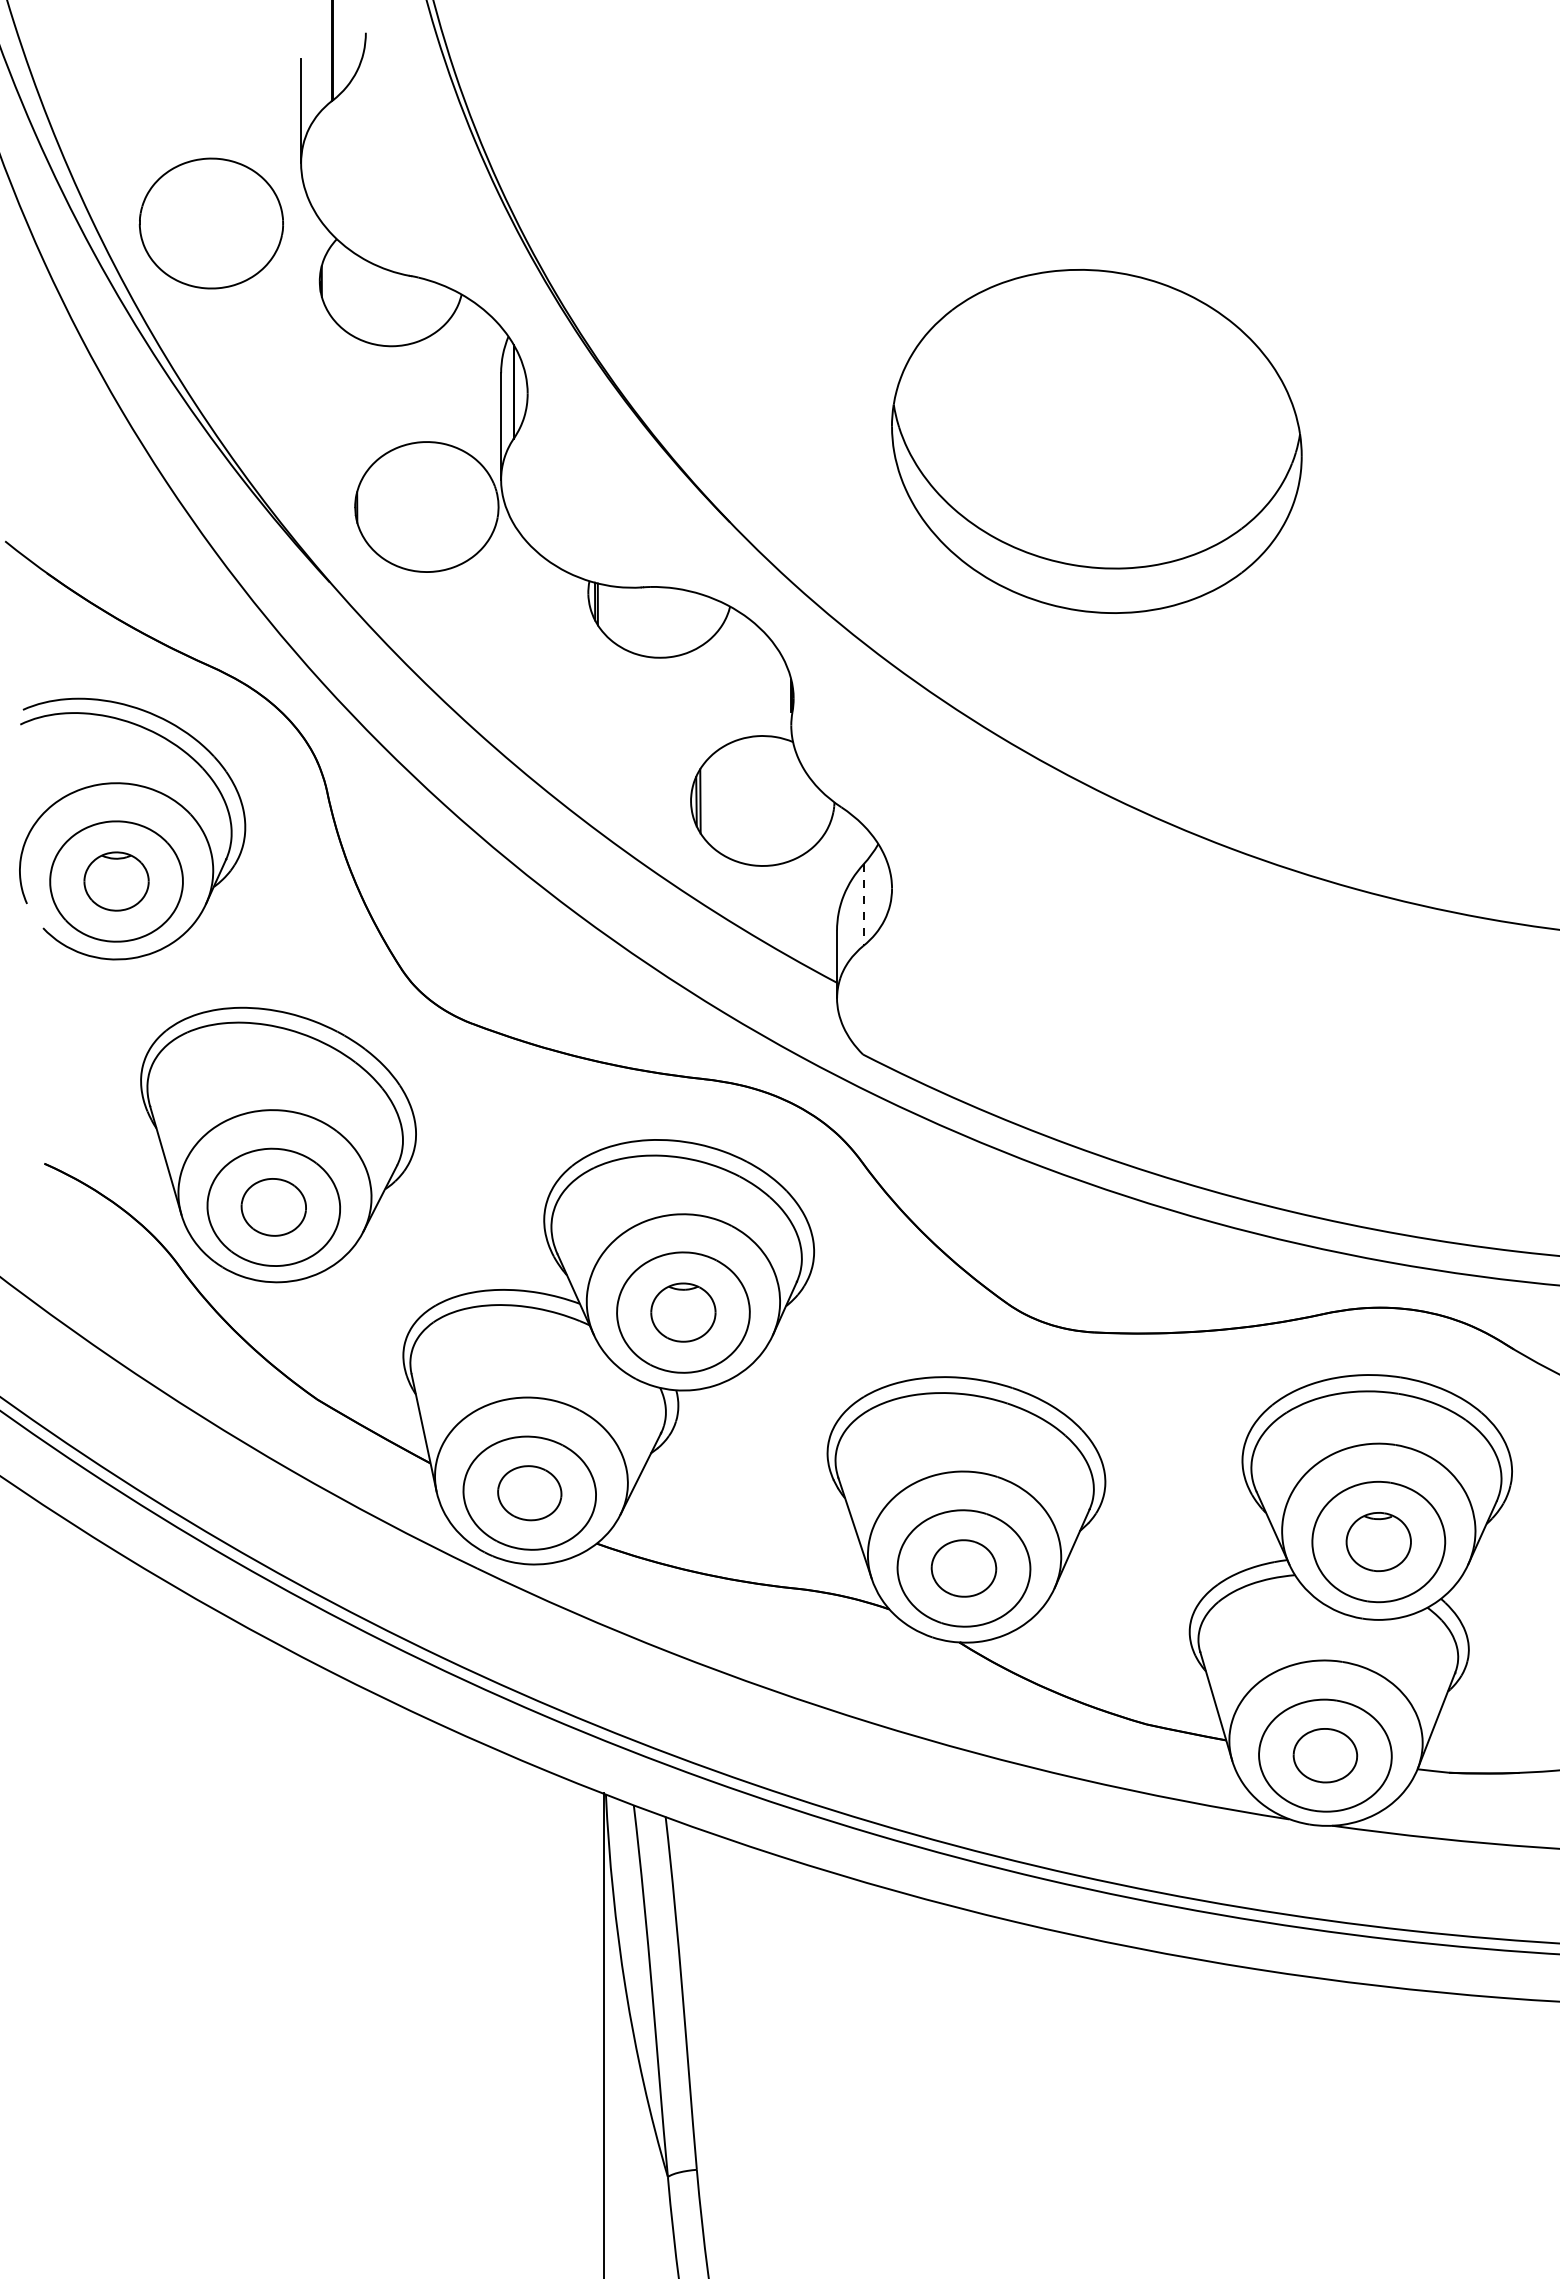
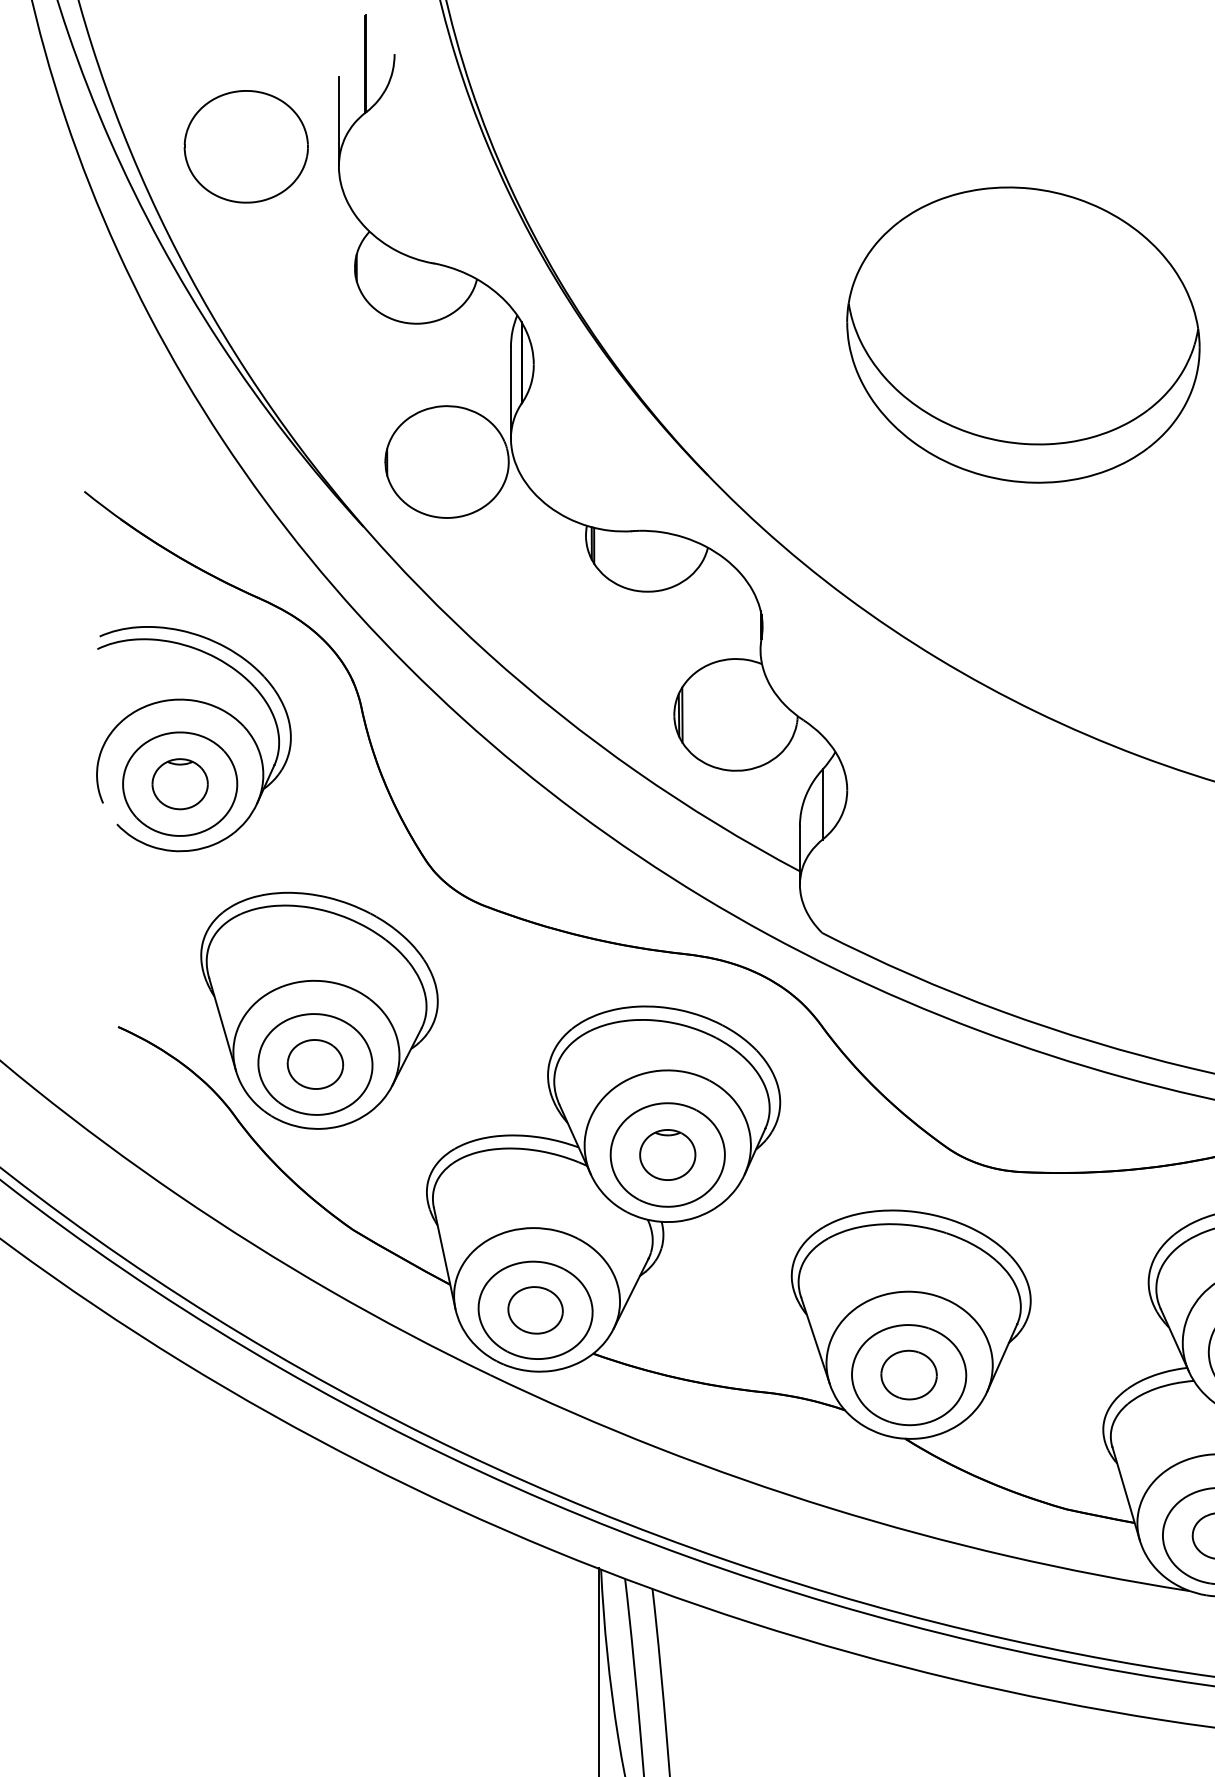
part: (210, 223) -> (245, 146), moved
part: (1096, 441) -> (1023, 335), moved
line: (863, 905) -> (822, 804), dashed -> solid

